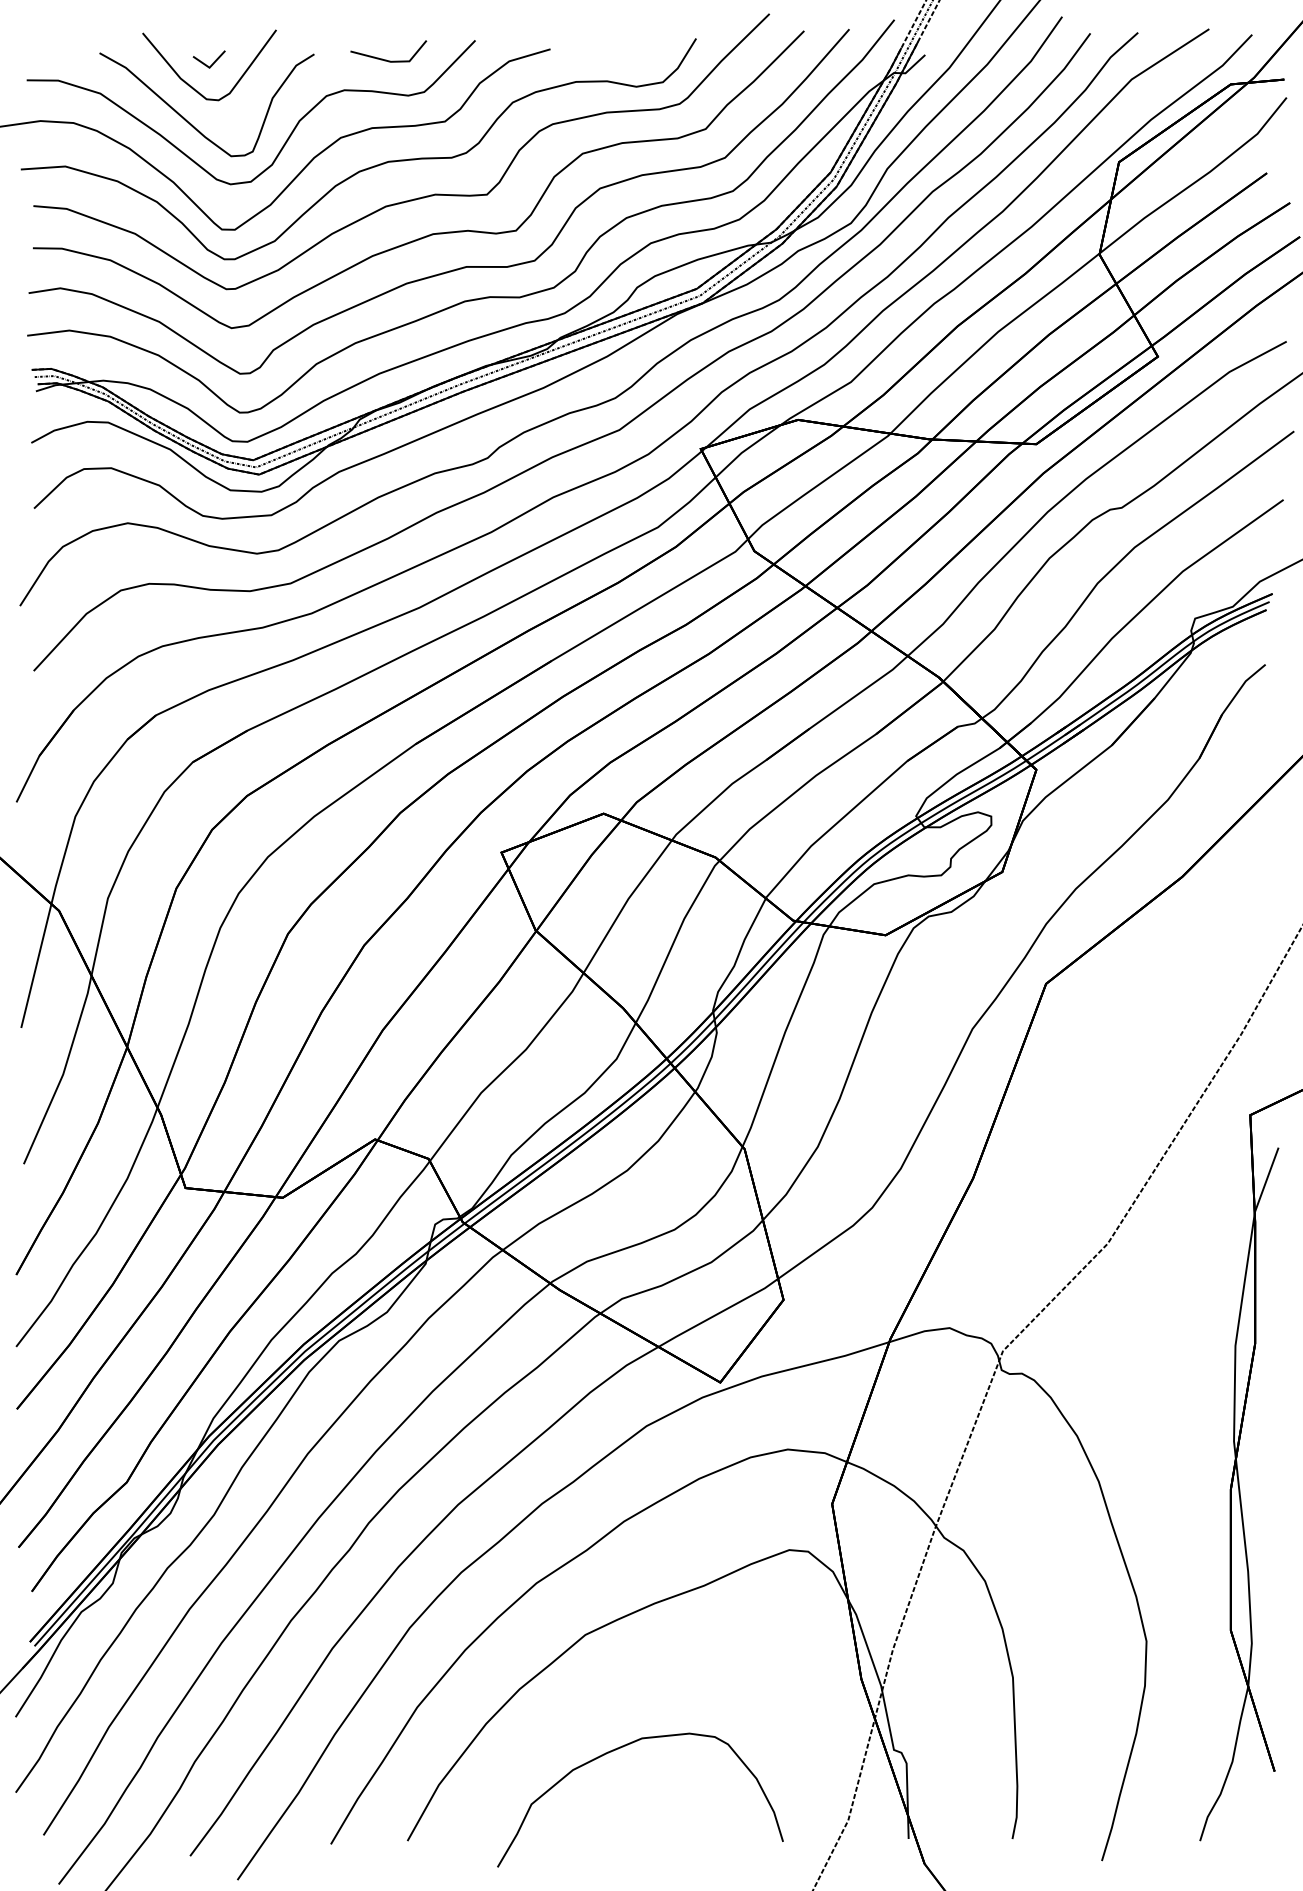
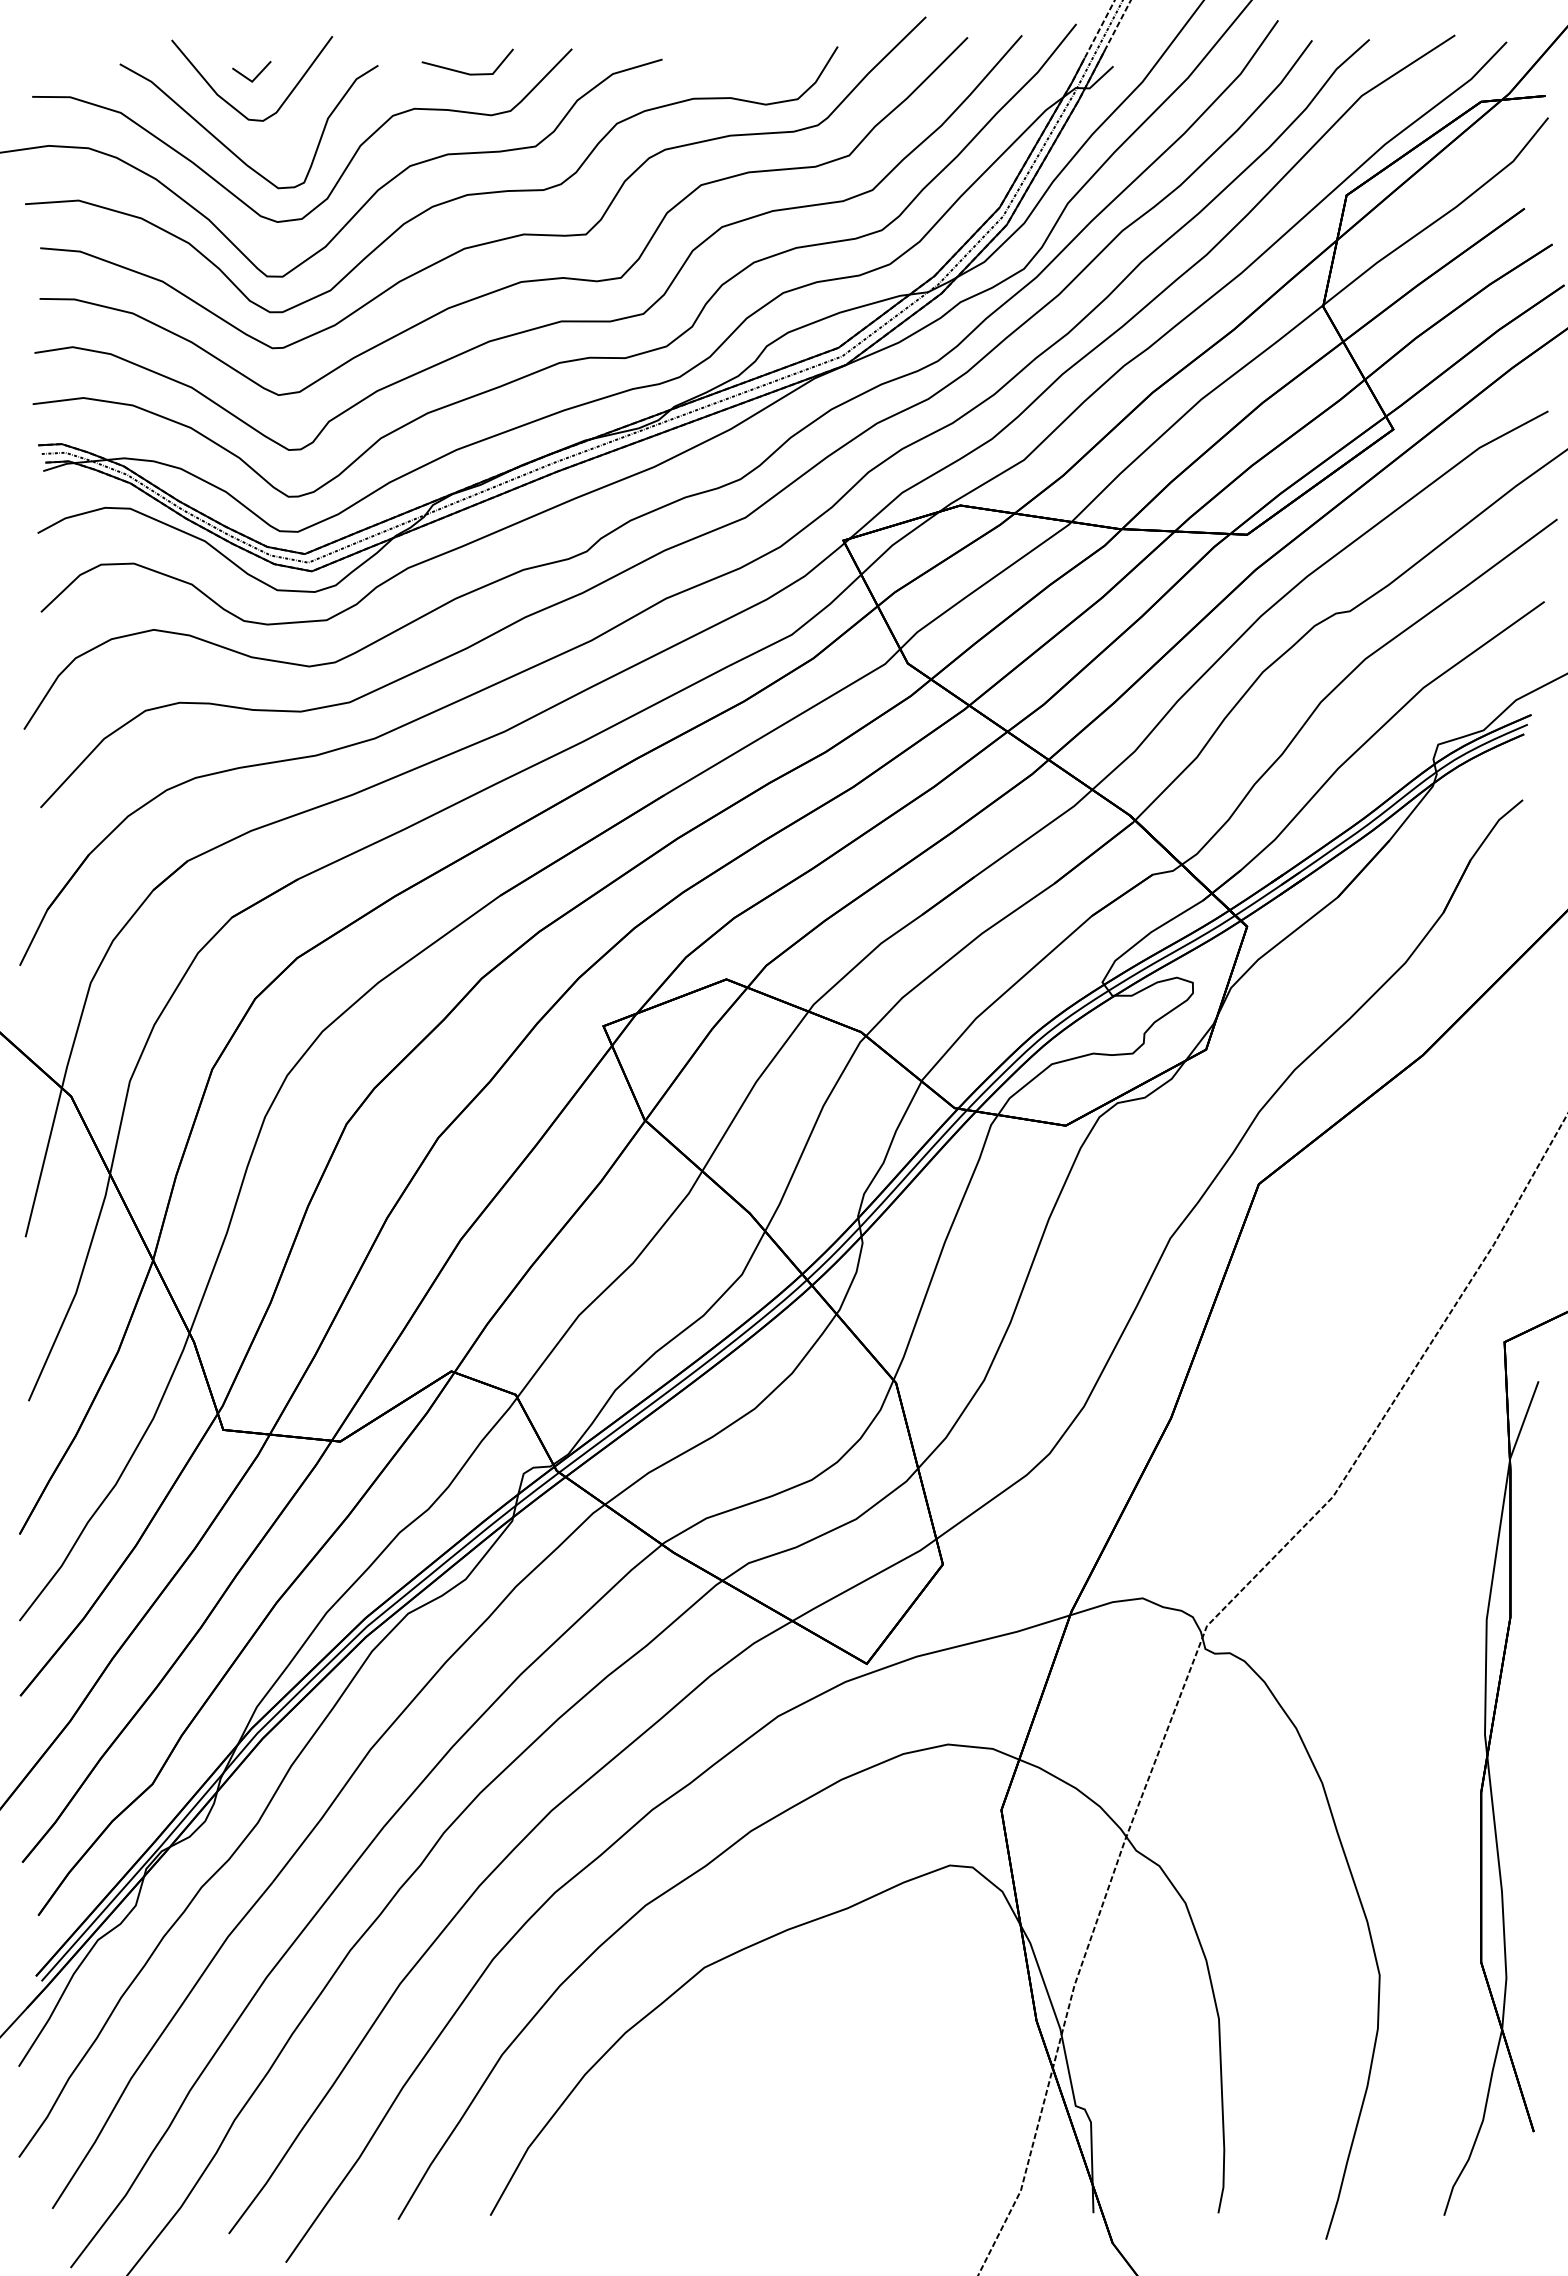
curve: (620, 1748) -> (746, 2104), removed

